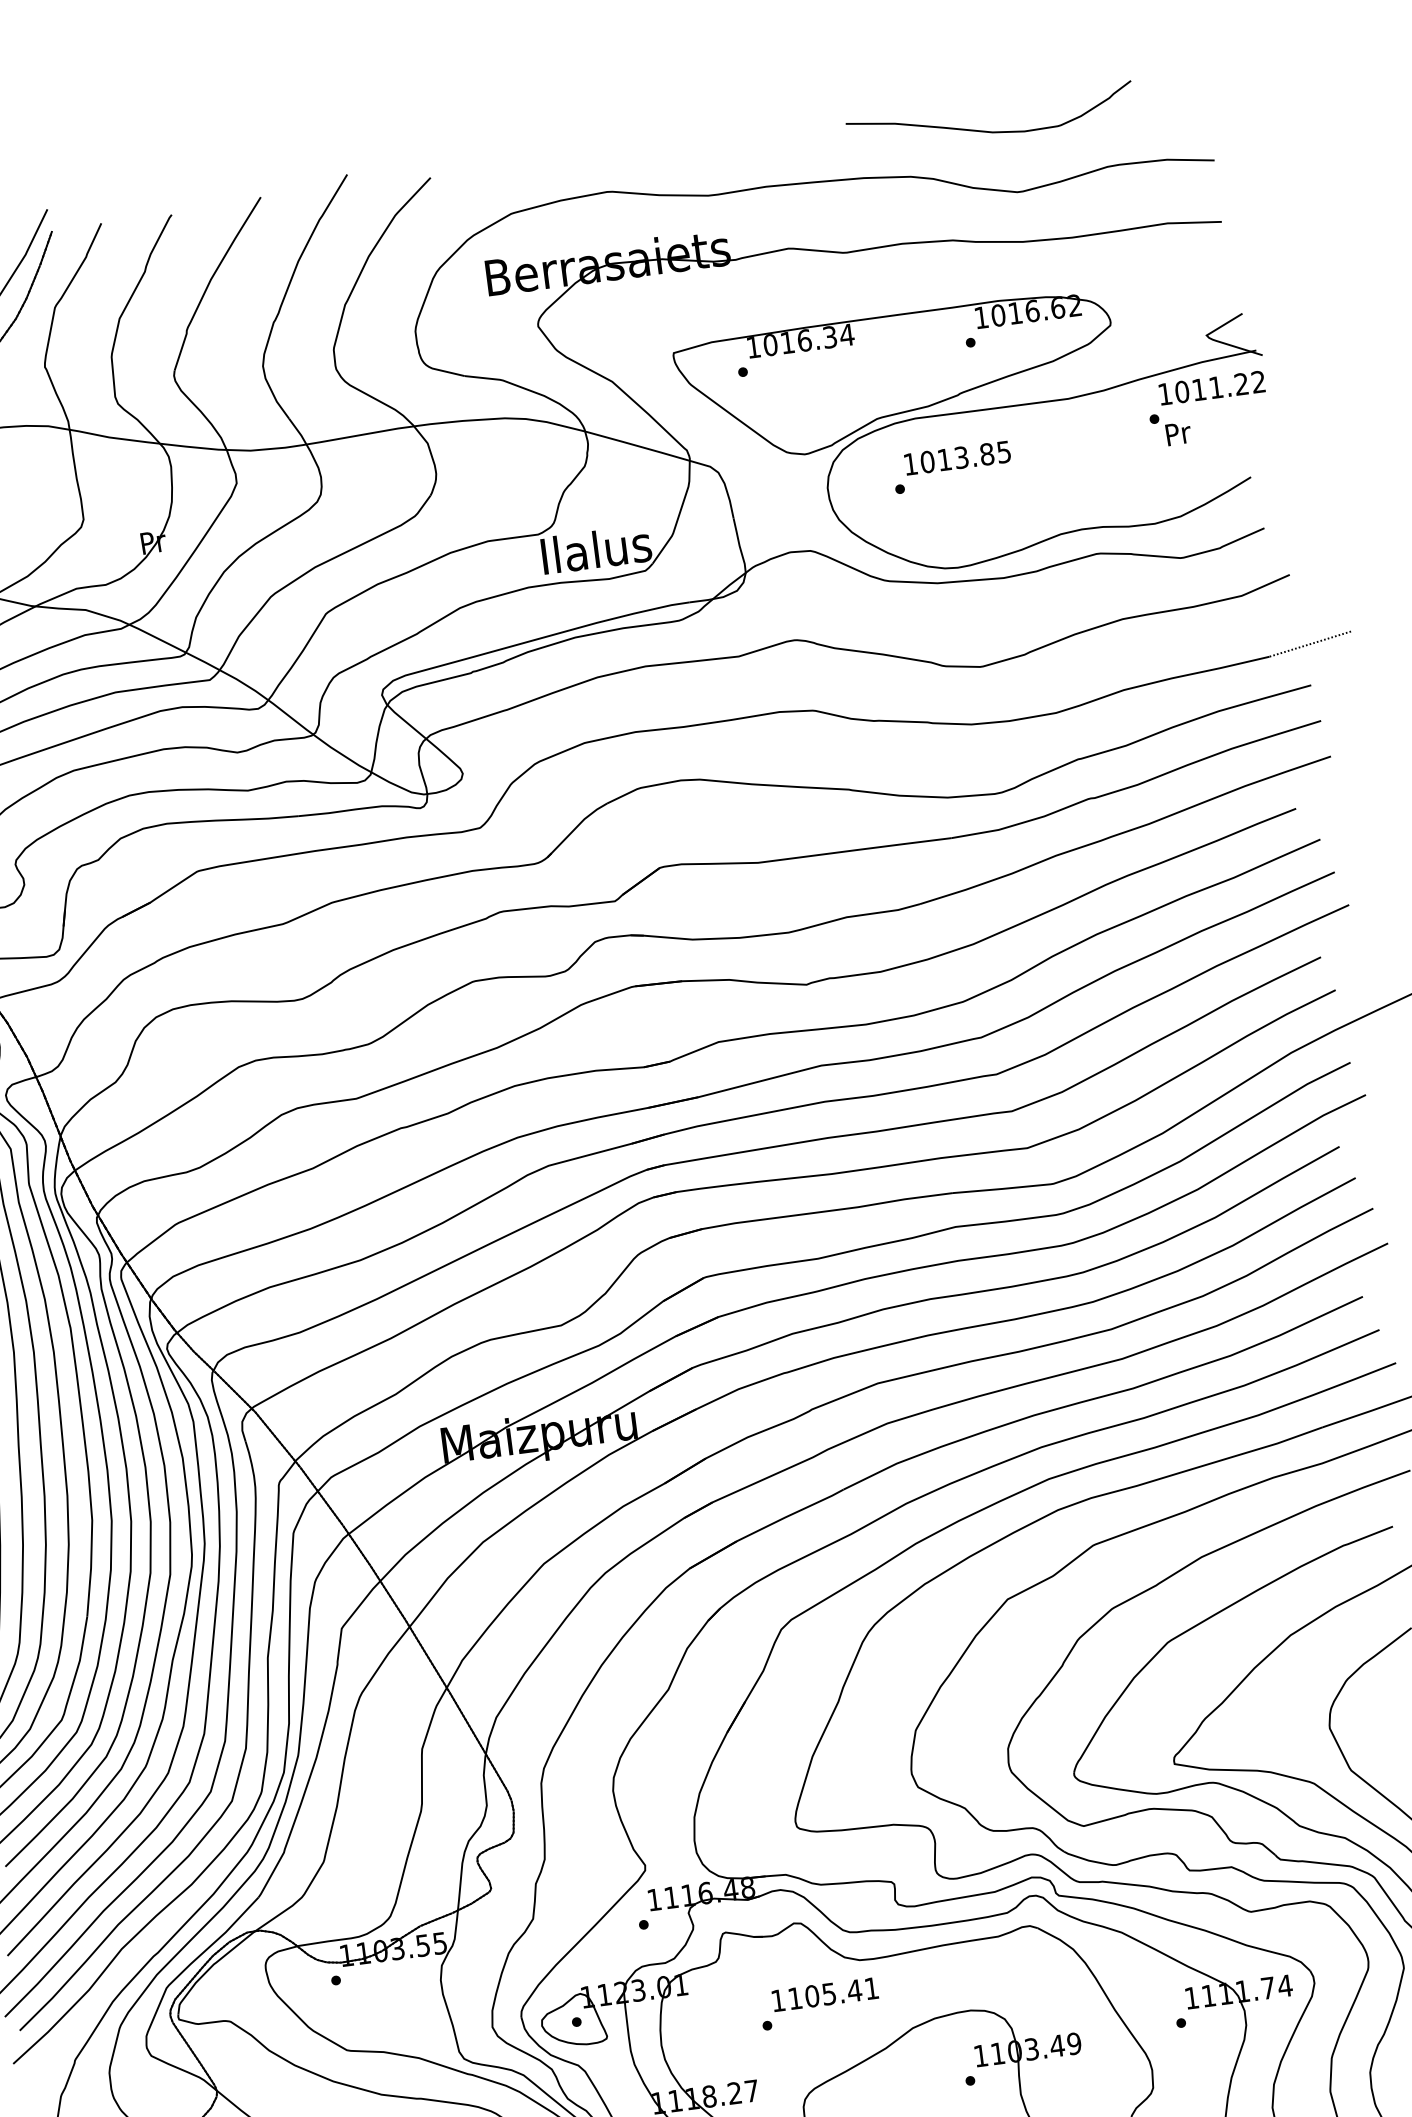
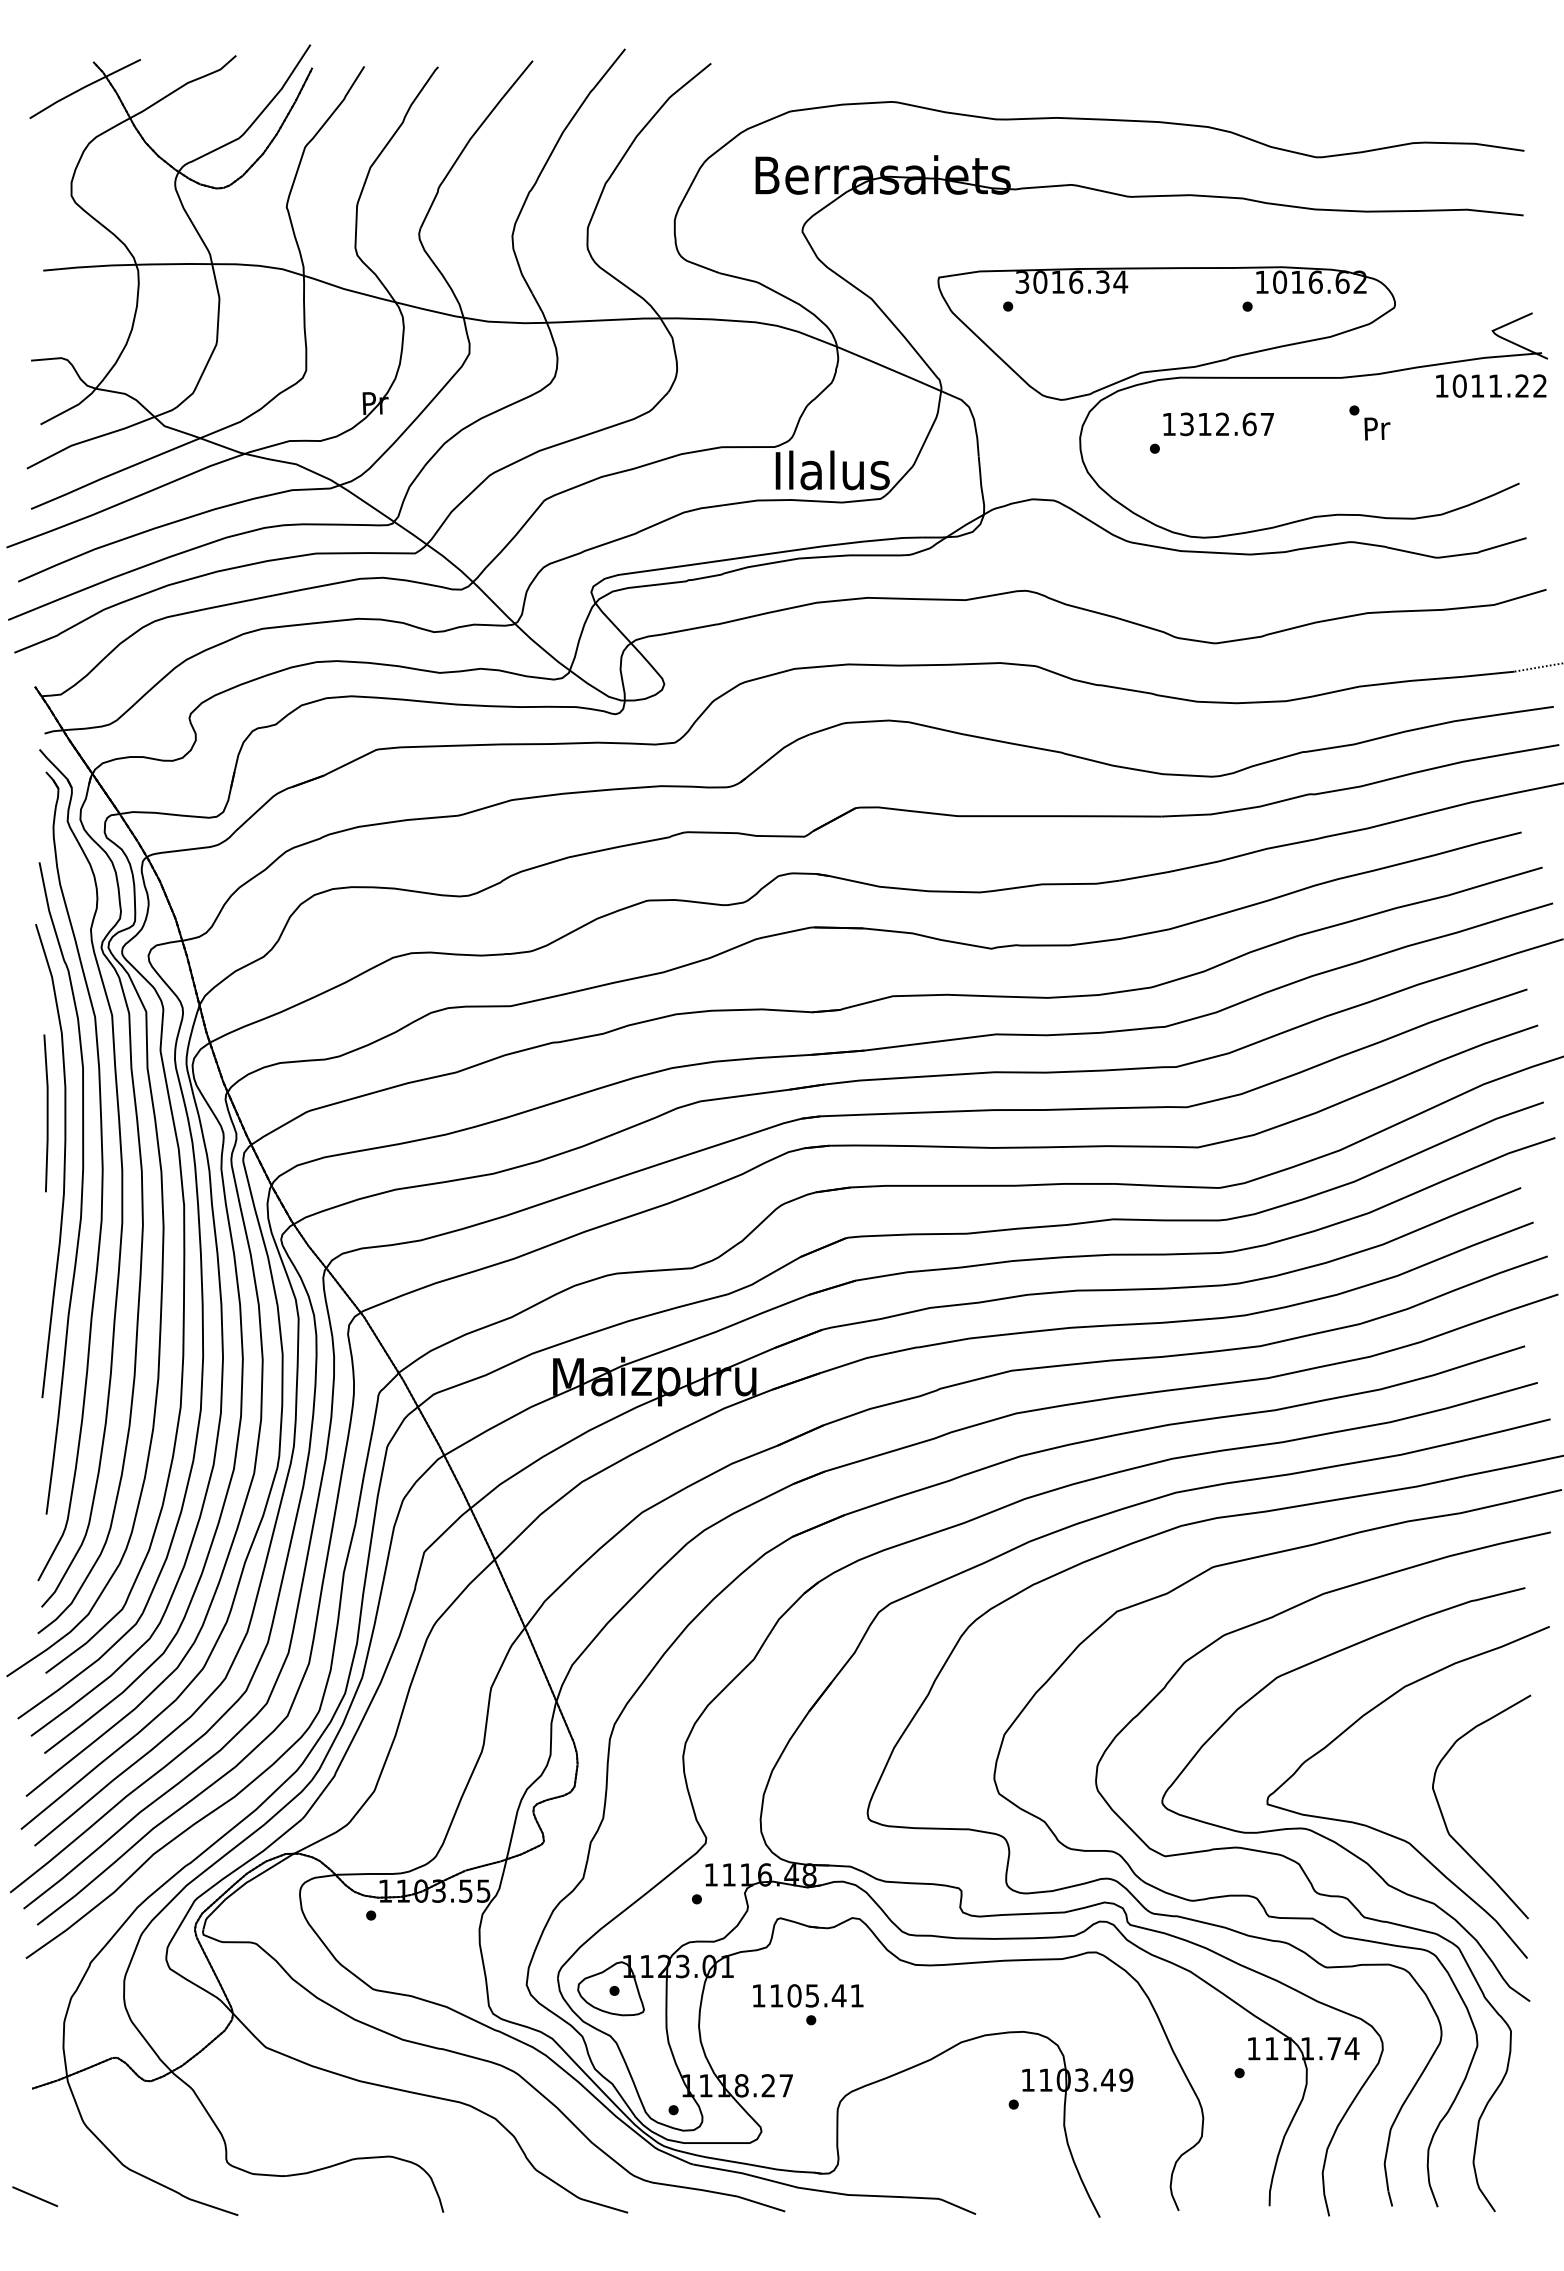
curve: (986, 130) -> (1292, 89), removed
text: (753, 347) -> (1022, 282), 1016.34 -> 3016.34
text: (1170, 428) -> (1369, 422), moved
text: (965, 457) -> (1226, 424), 1013.85 -> 1312.67
text: (825, 1994) -> (808, 1995), moved

